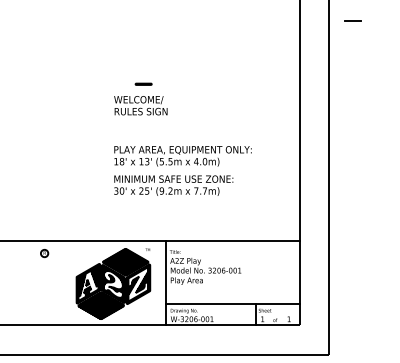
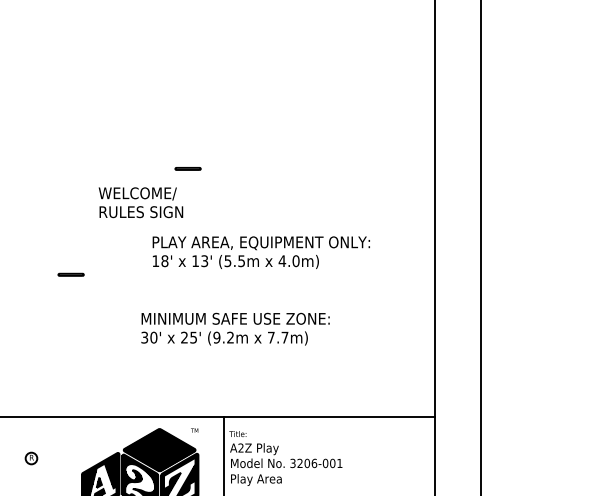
line: (352, 20) -> (518, 68), removed
text: (140, 105) -> (140, 202), moved
line: (69, 150) -> (70, 273), added
text: (182, 156) -> (260, 253), moved
part: (44, 253) -> (31, 458), moved

